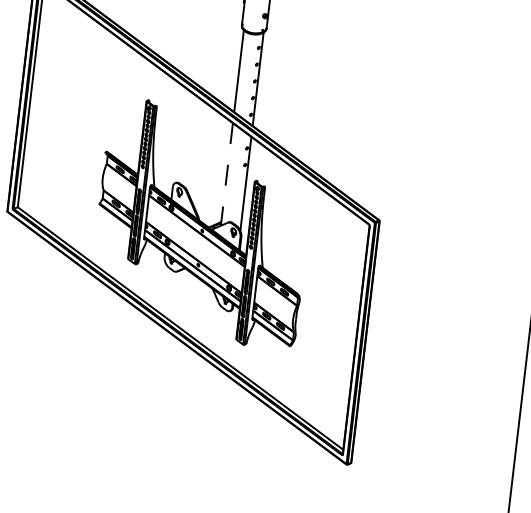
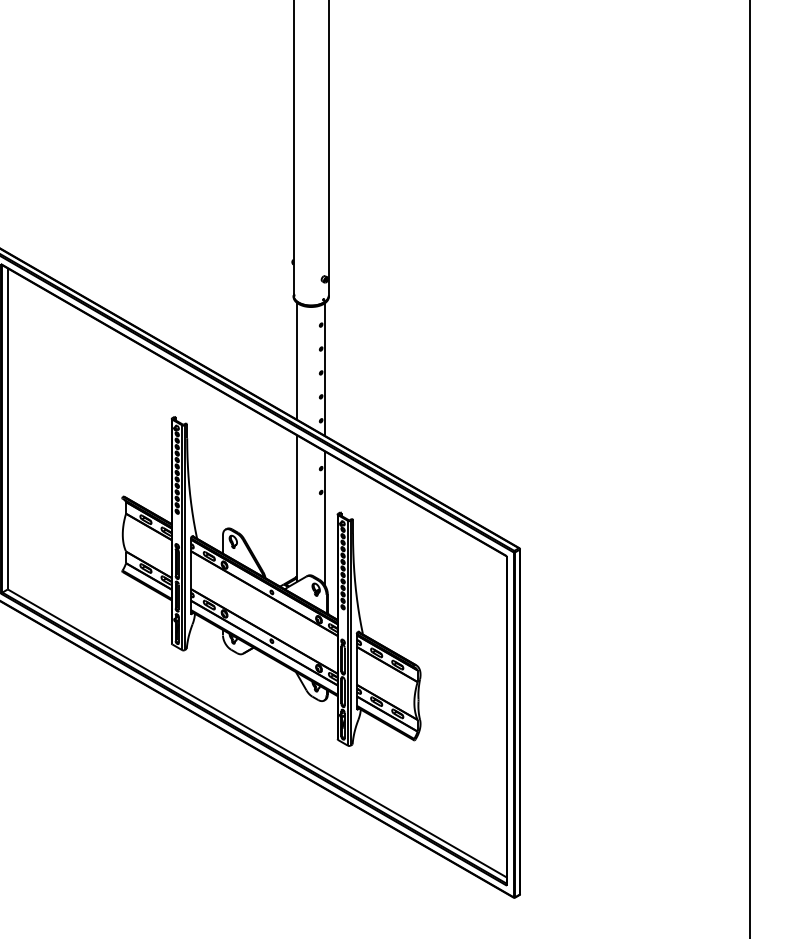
line: (227, 175) -> (297, 509), dashed -> solid

